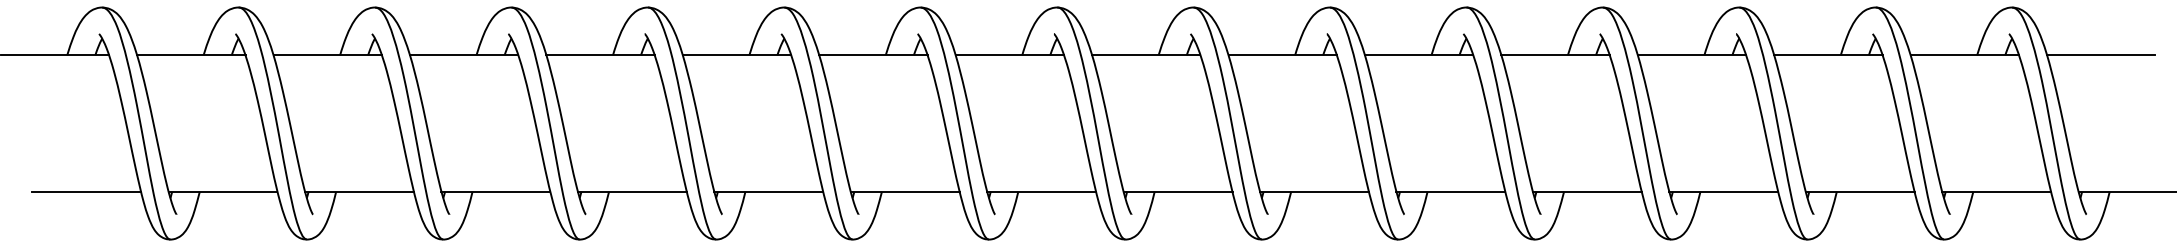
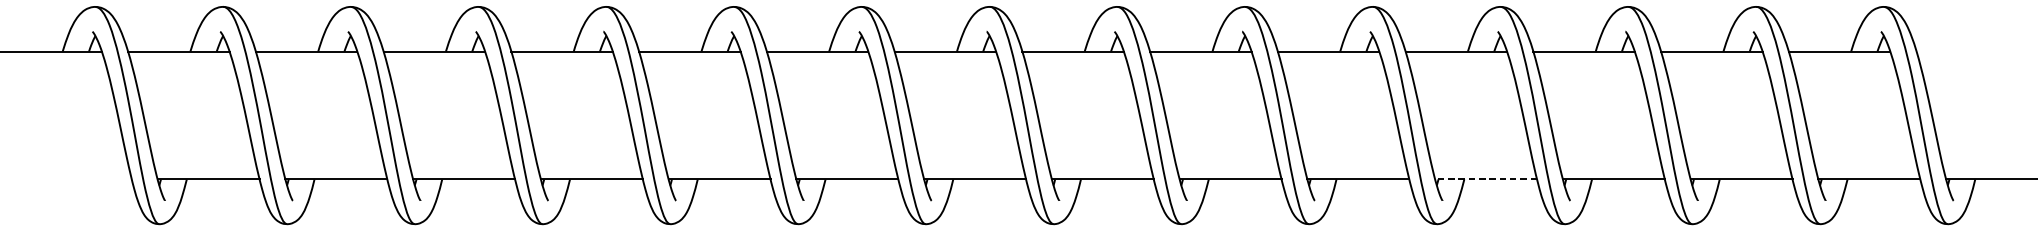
line: (2101, 55) -> (1967, 51), removed
line: (86, 191) -> (80, 179), removed
line: (1586, 191) -> (1485, 179), solid -> dashed

